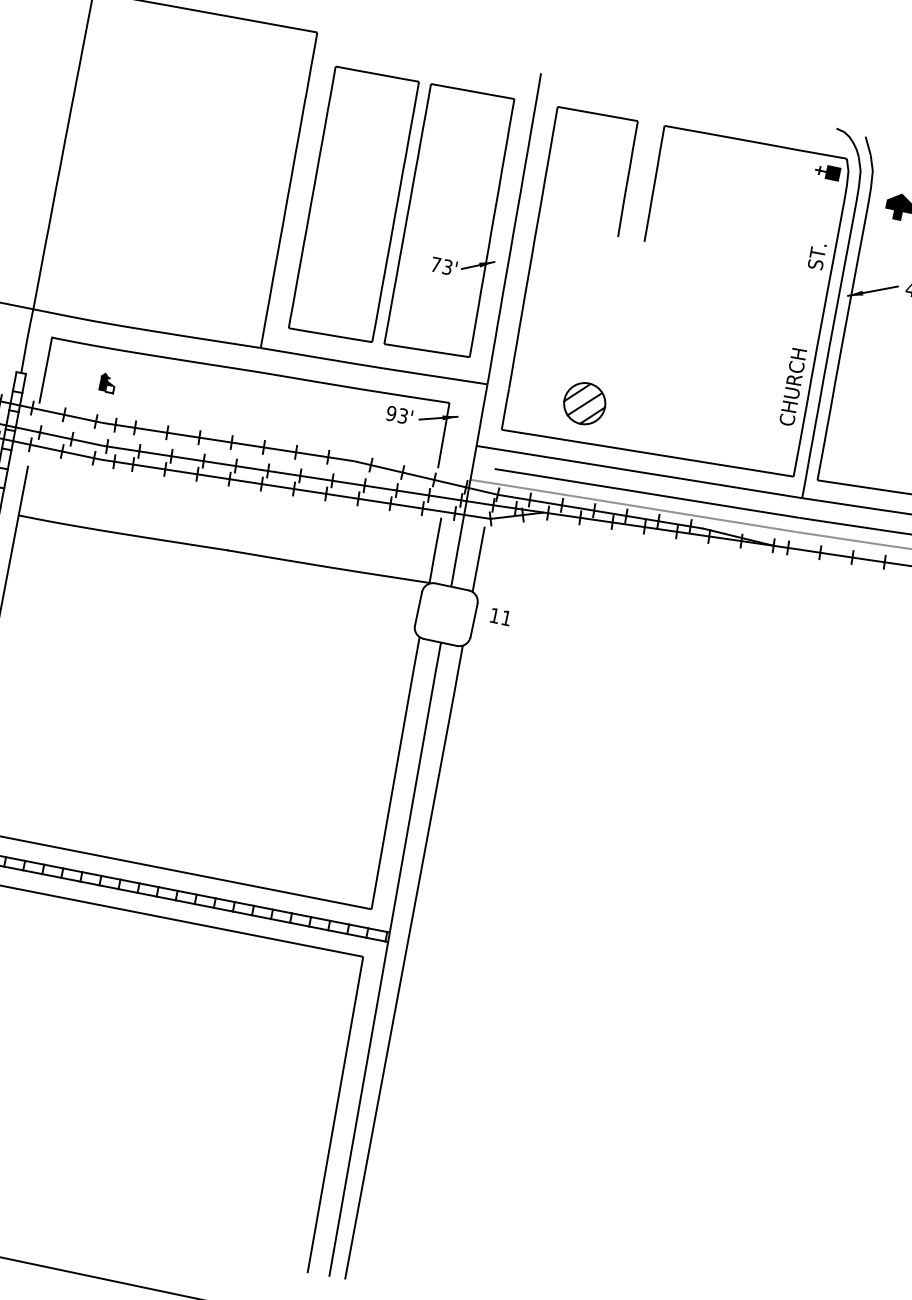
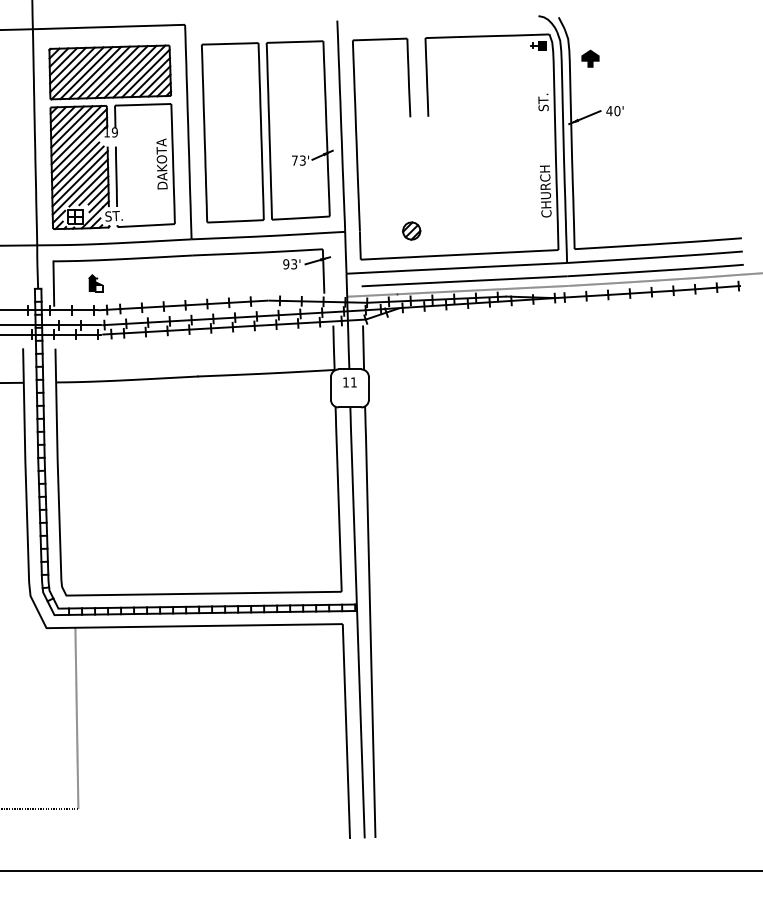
part: (175, 174) -> (111, 137), added
part: (106, 382) -> (95, 283), size x1.43
part: (584, 402) -> (411, 230), size x0.62
text: (500, 616) -> (349, 382), moved

